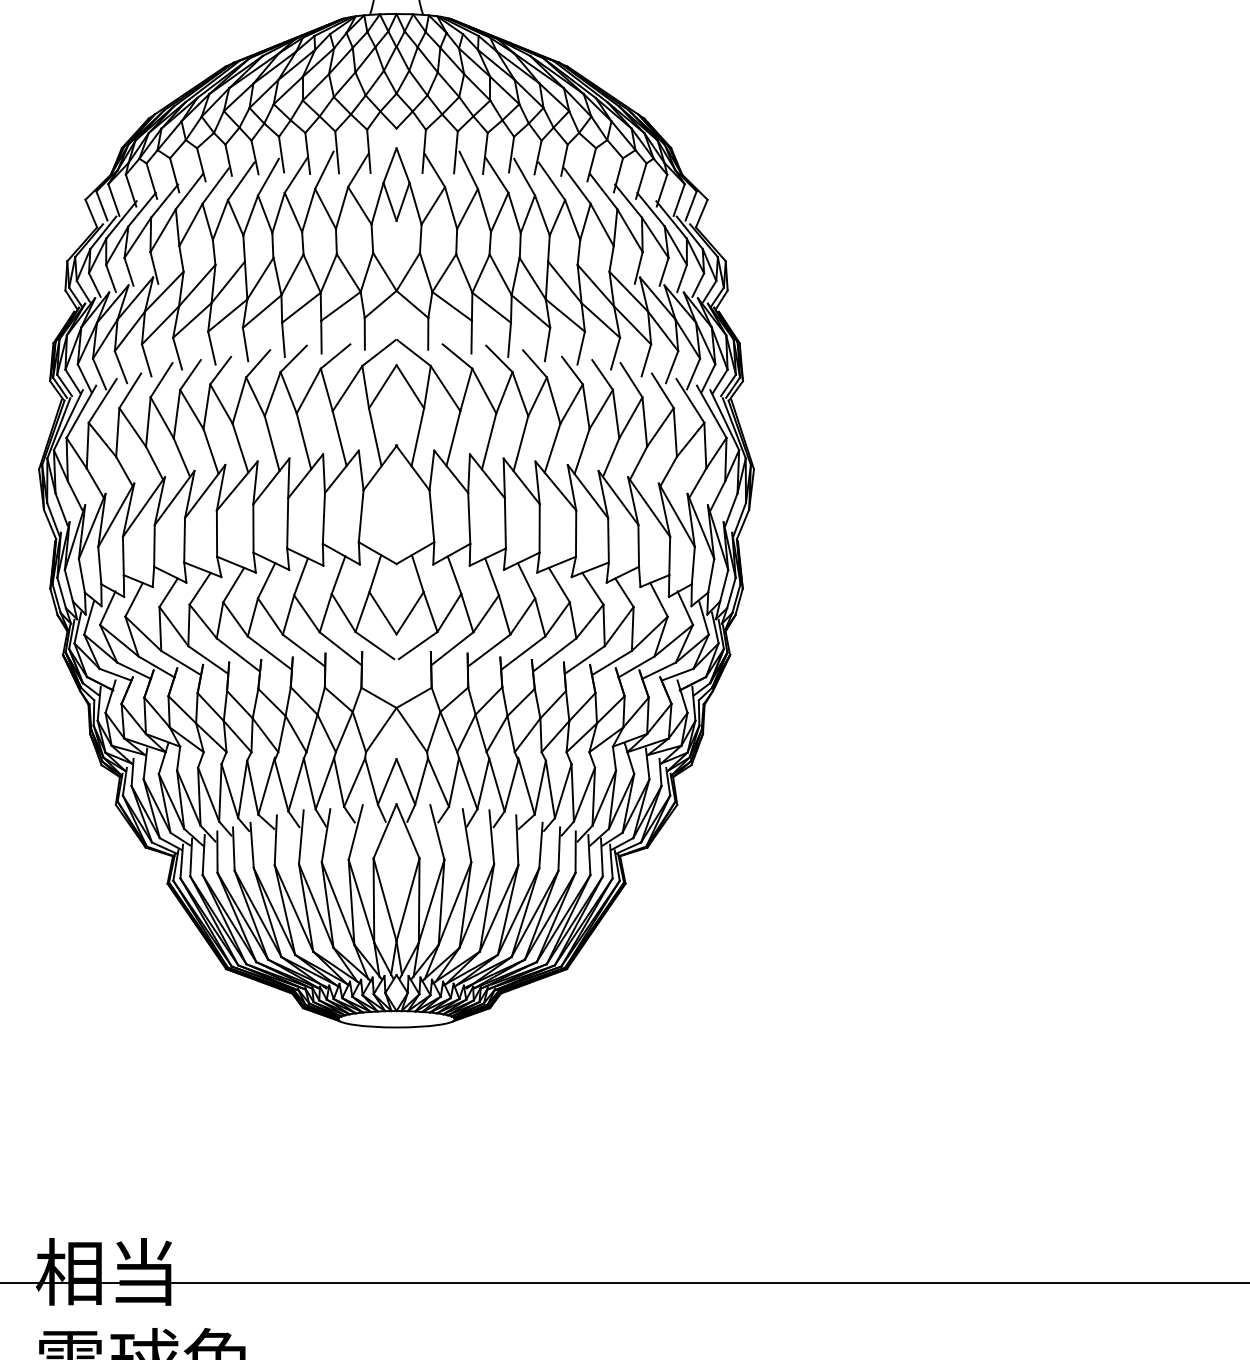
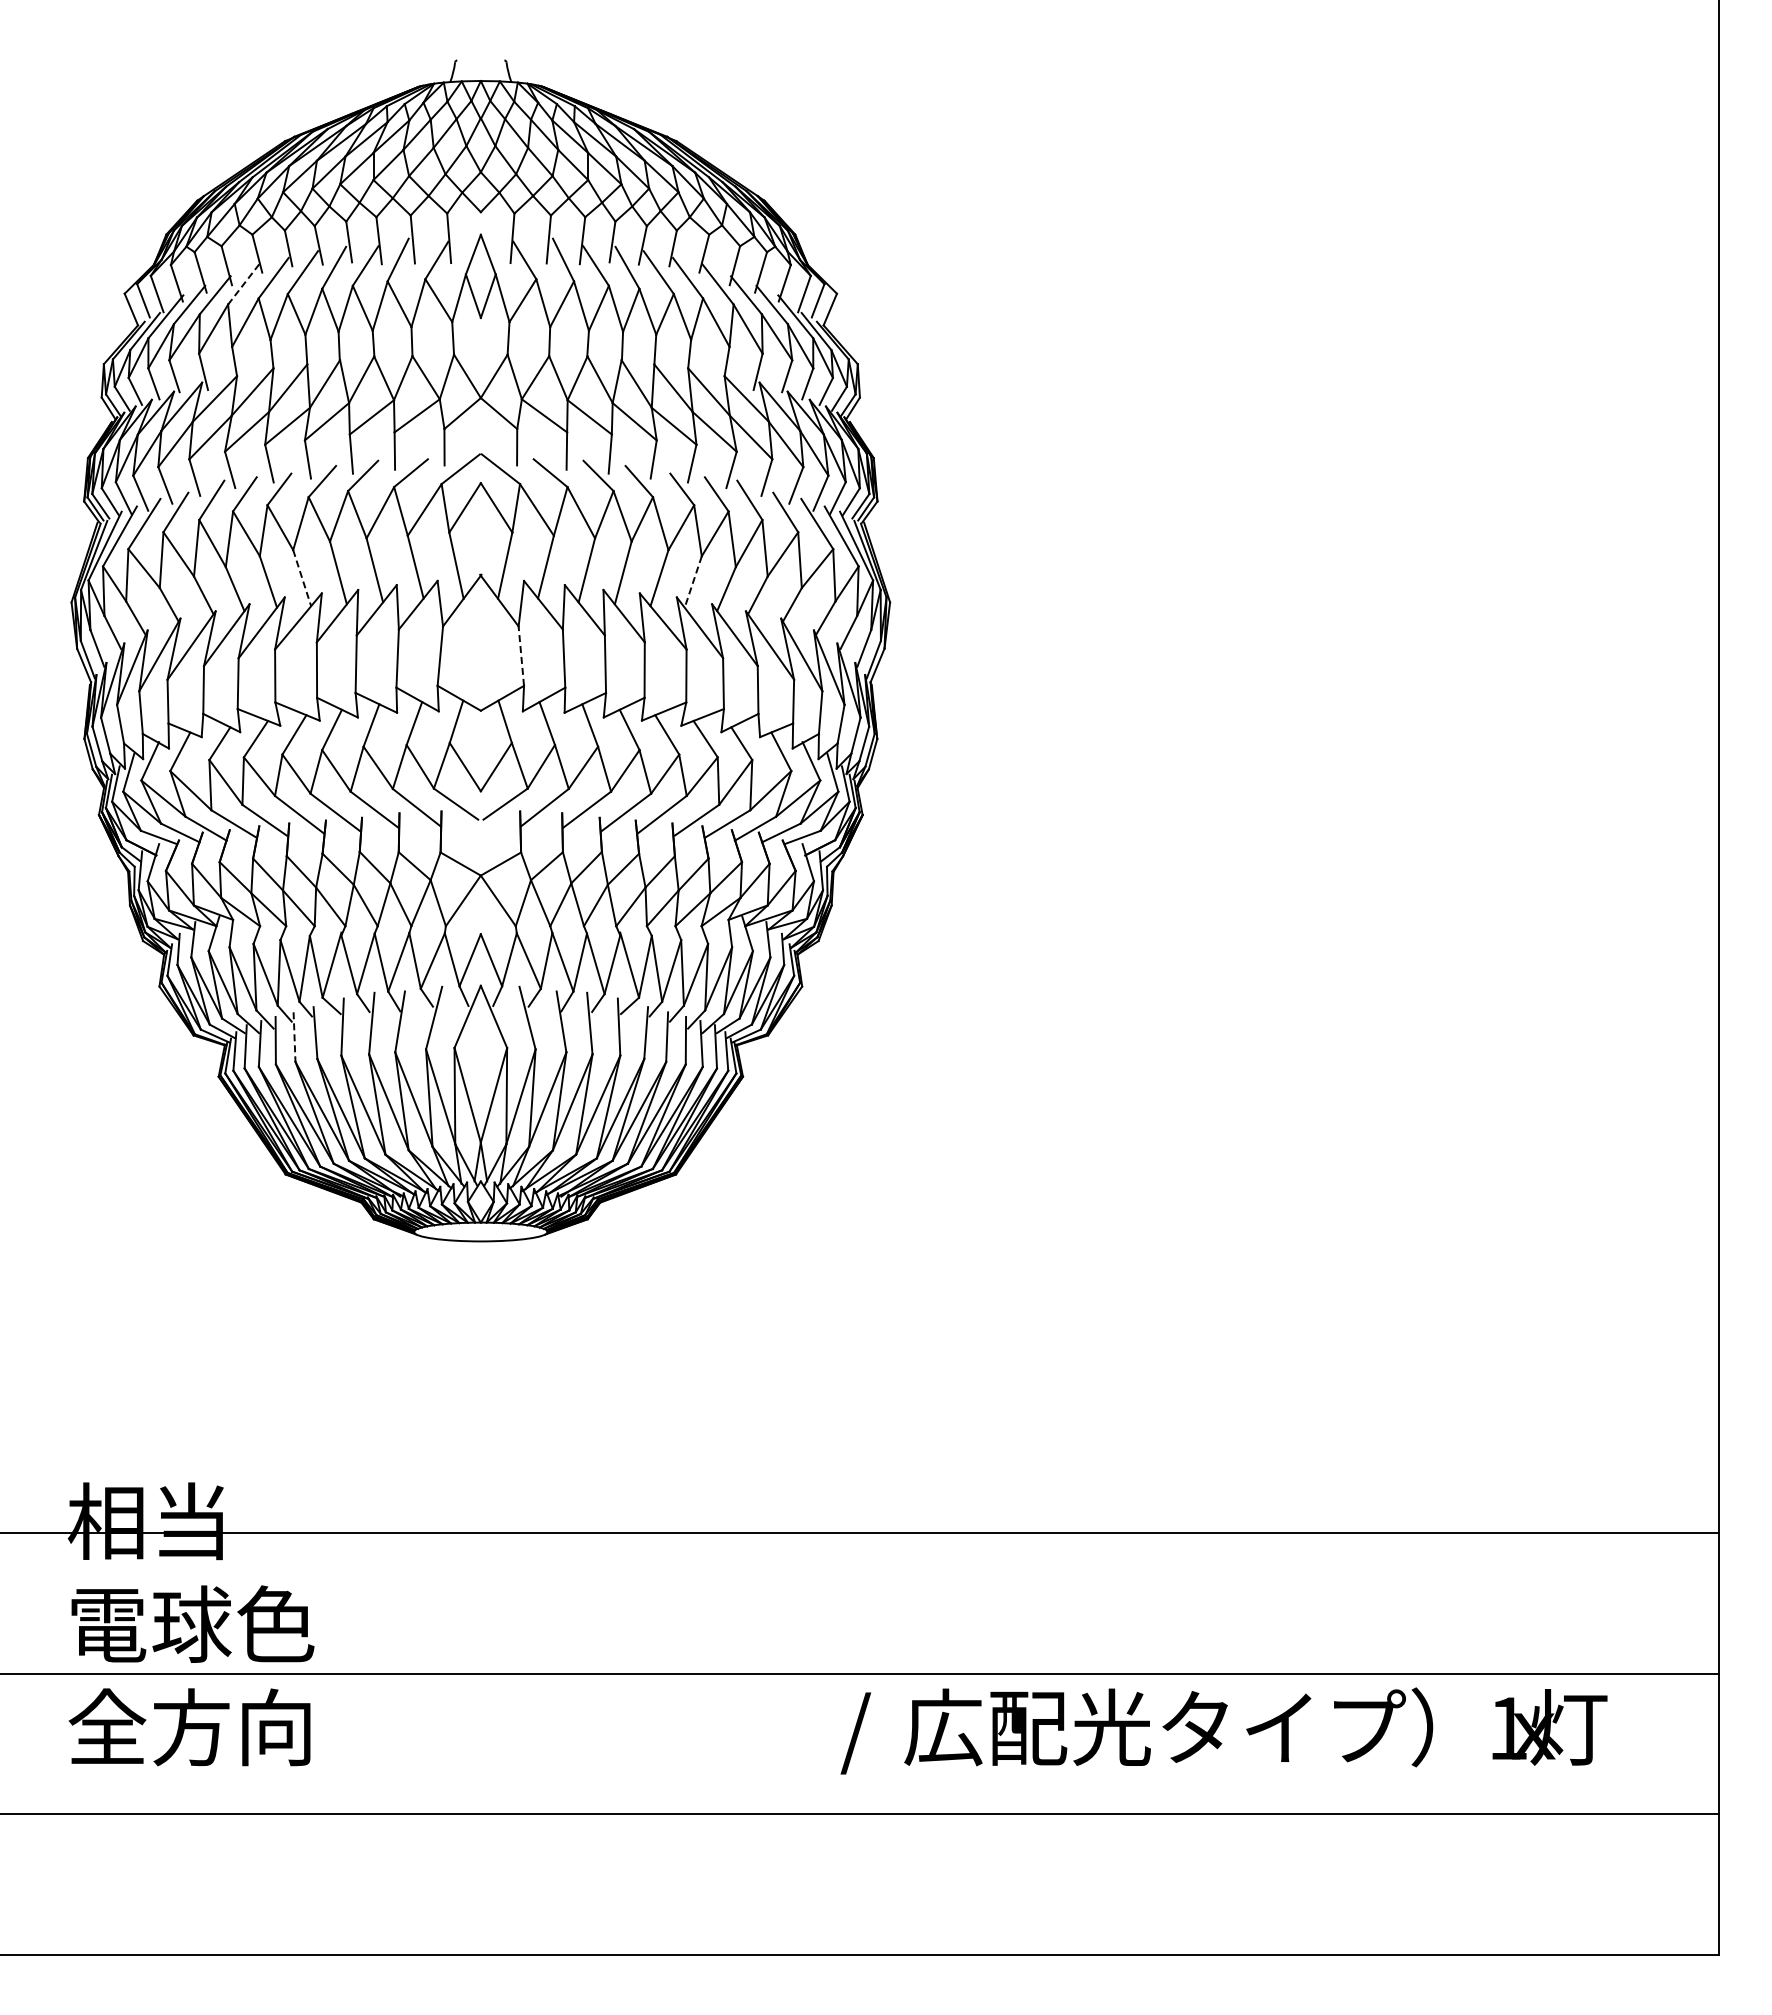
line: (189, 191) -> (243, 284), solid -> dashed
line: (240, 448) -> (302, 578), solid -> dashed
line: (582, 451) -> (693, 582), solid -> dashed
line: (432, 516) -> (521, 656), solid -> dashed
line: (233, 849) -> (294, 1037), solid -> dashed

